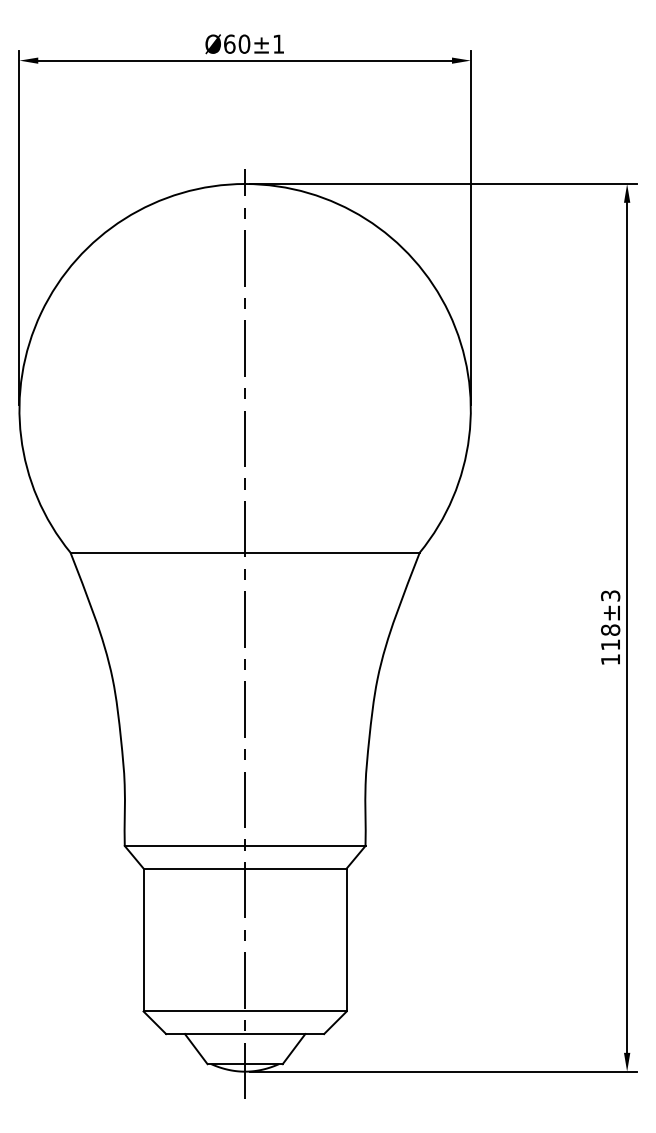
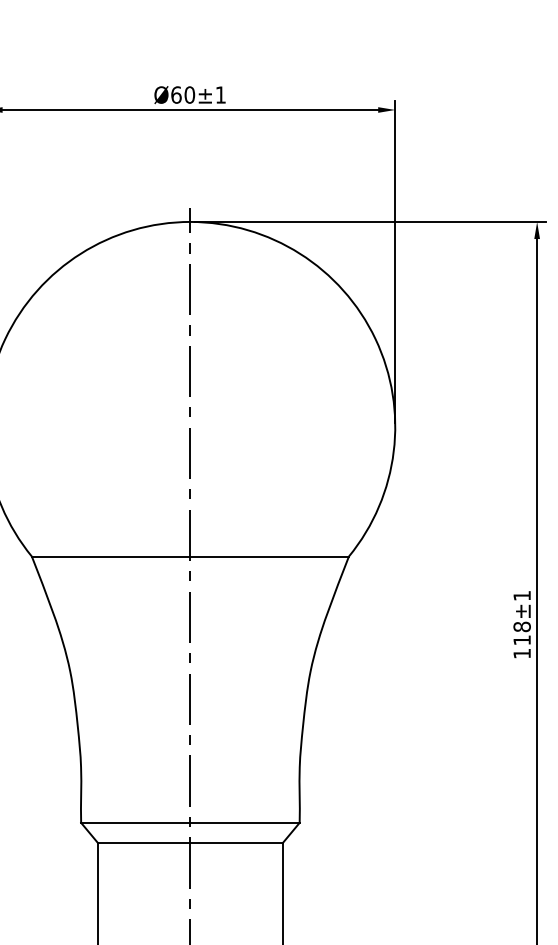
text: (610, 595) -> (522, 595), 118±3 -> 118±1

